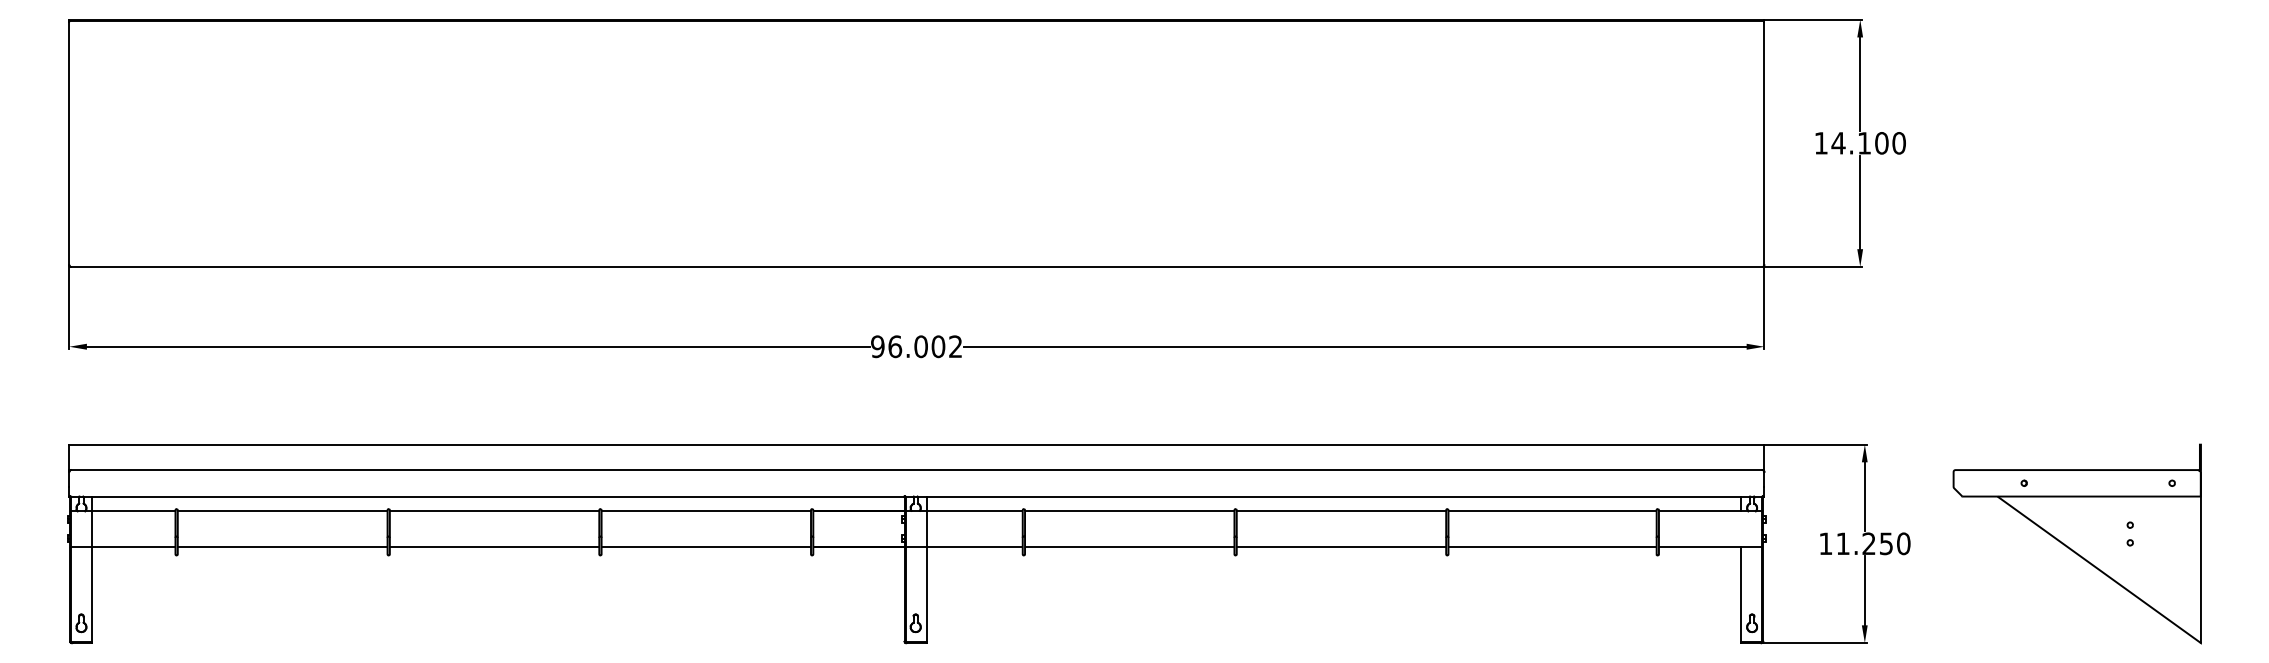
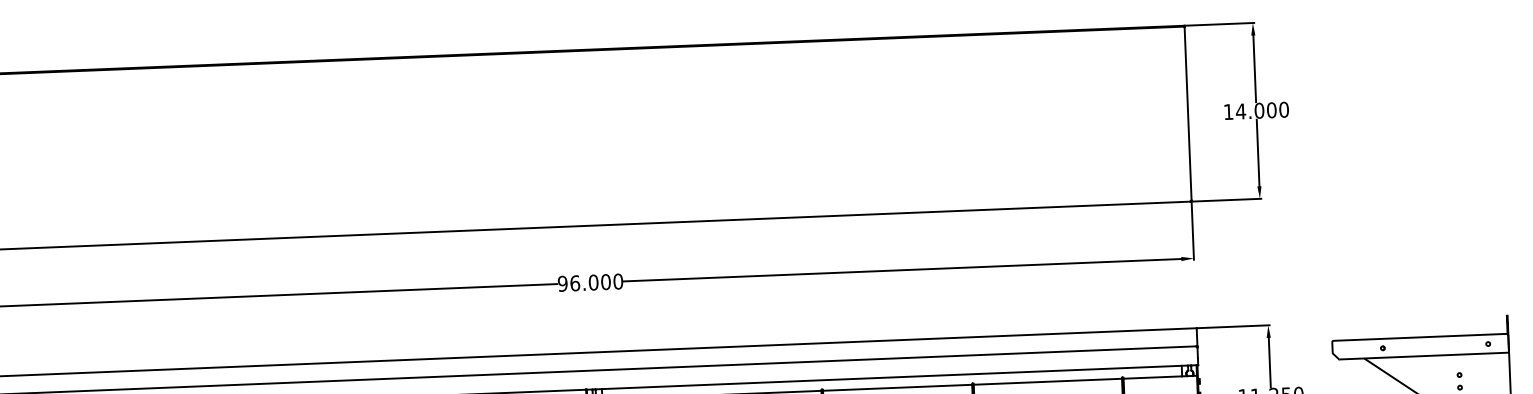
text: (1864, 143) -> (1259, 110), 14.100 -> 14.000
text: (955, 346) -> (618, 281), 96.002 -> 96.000

